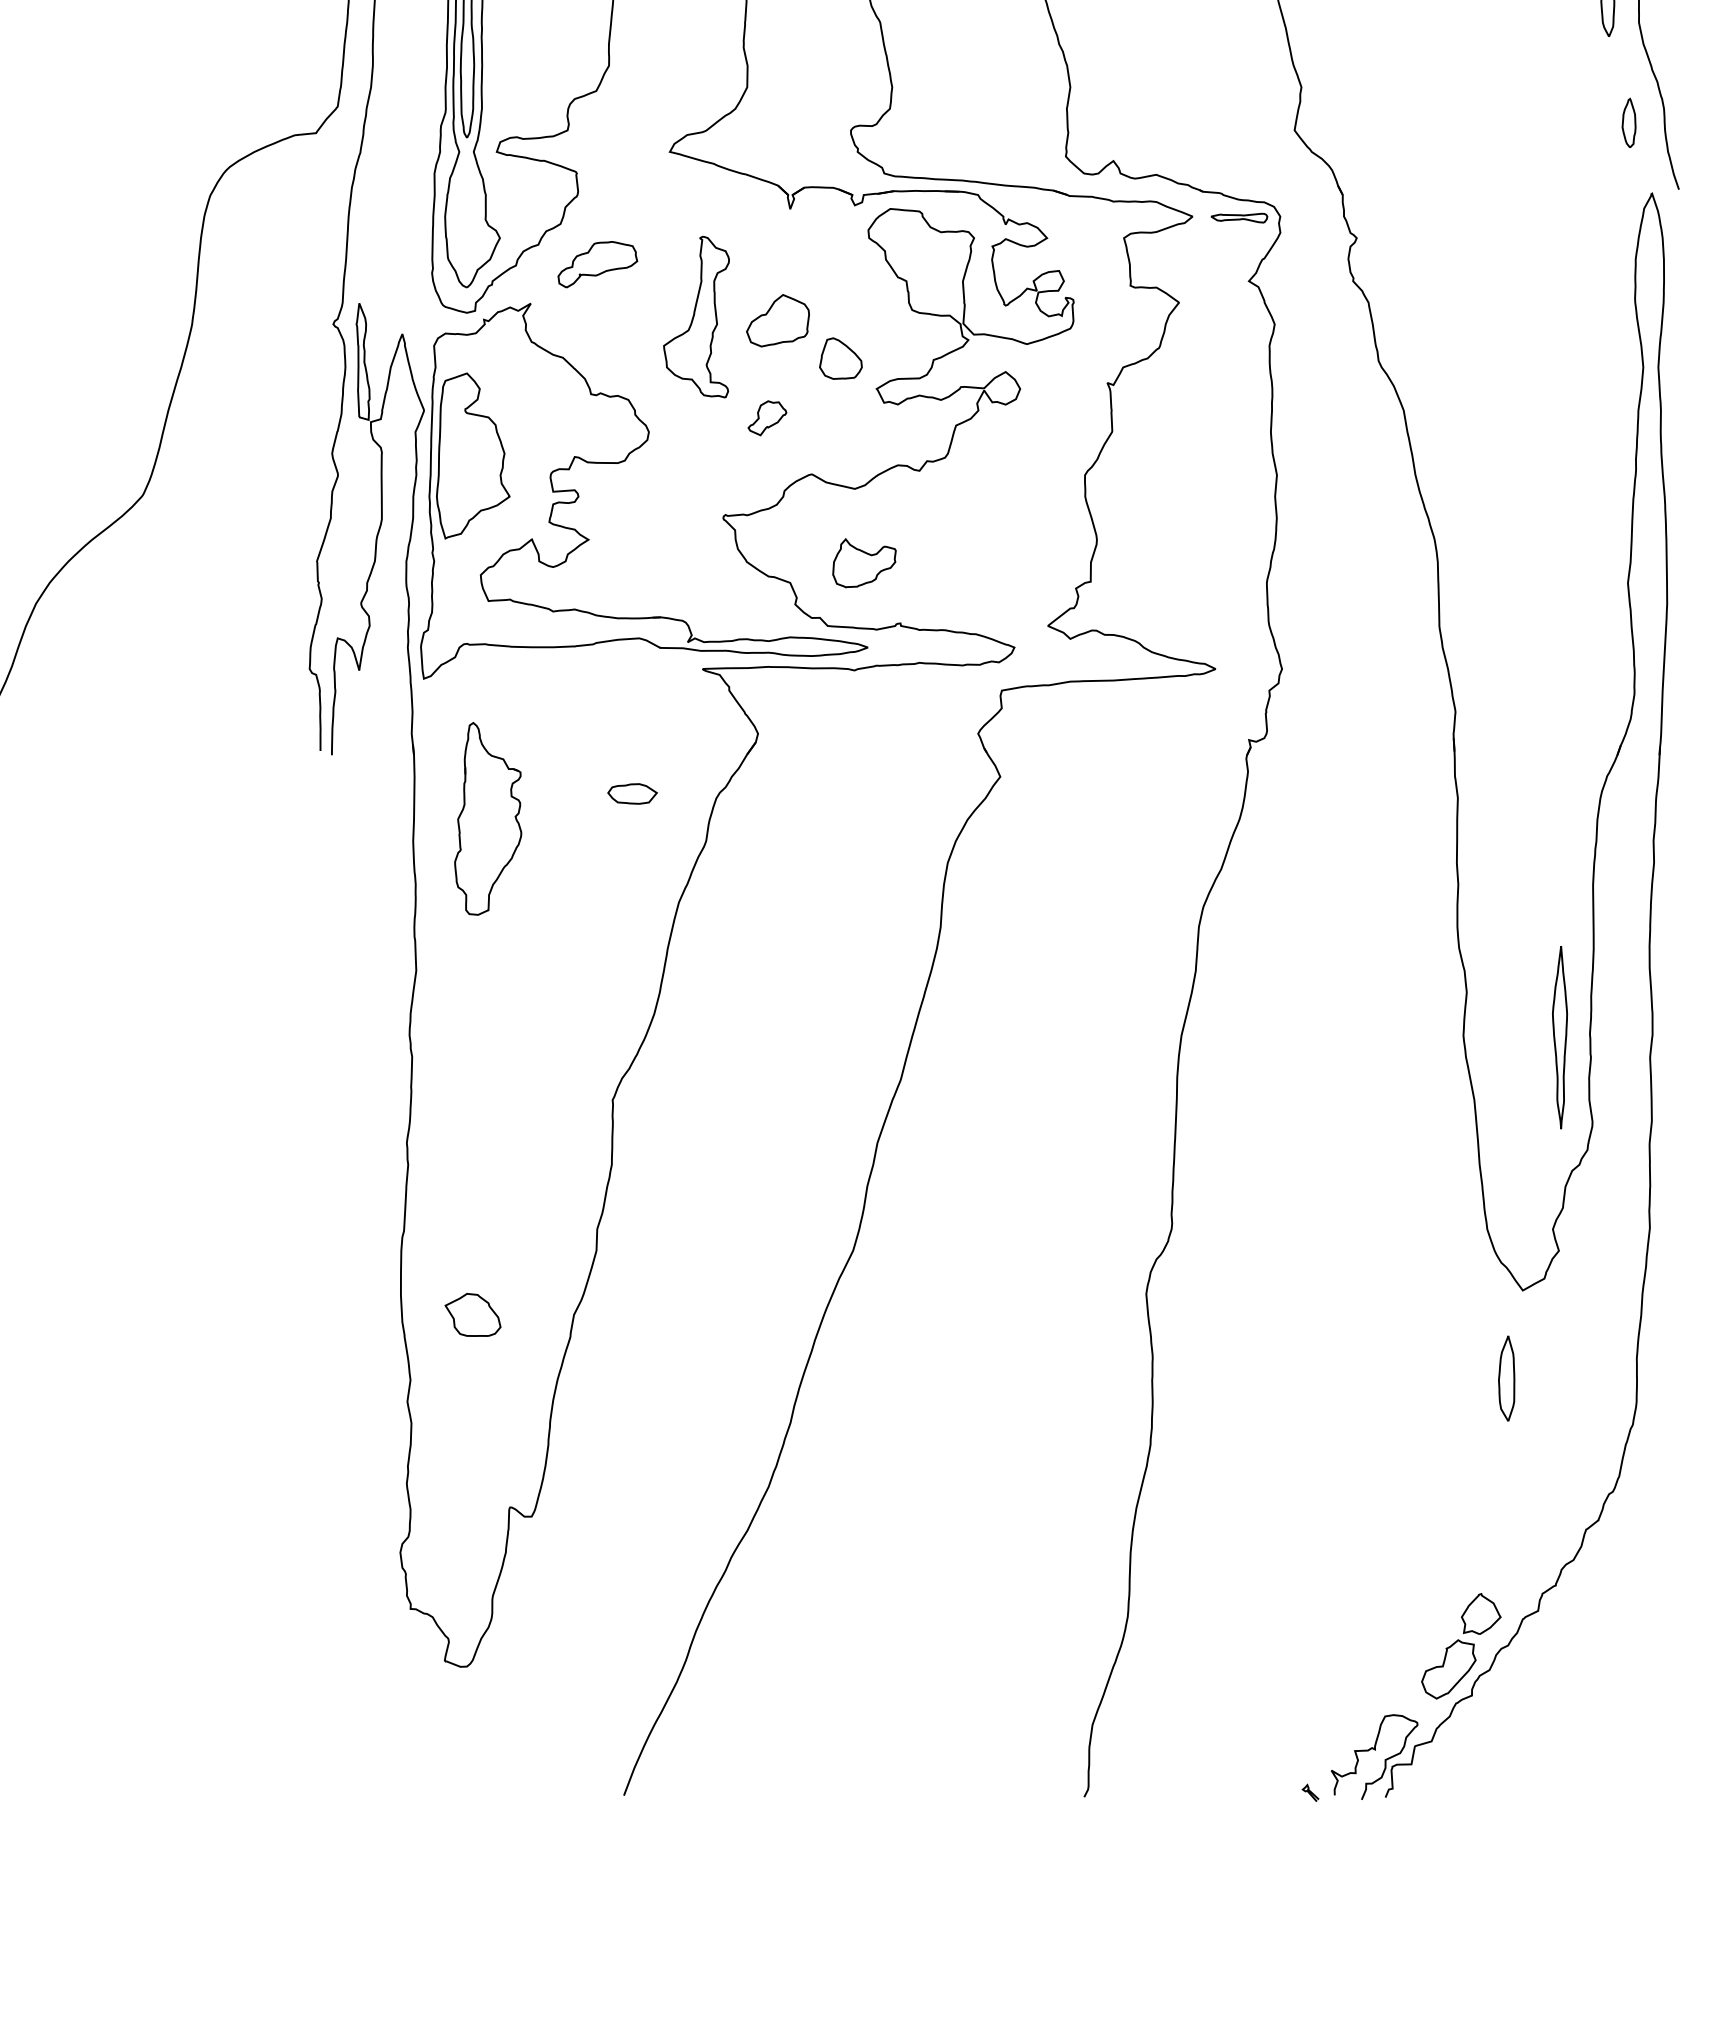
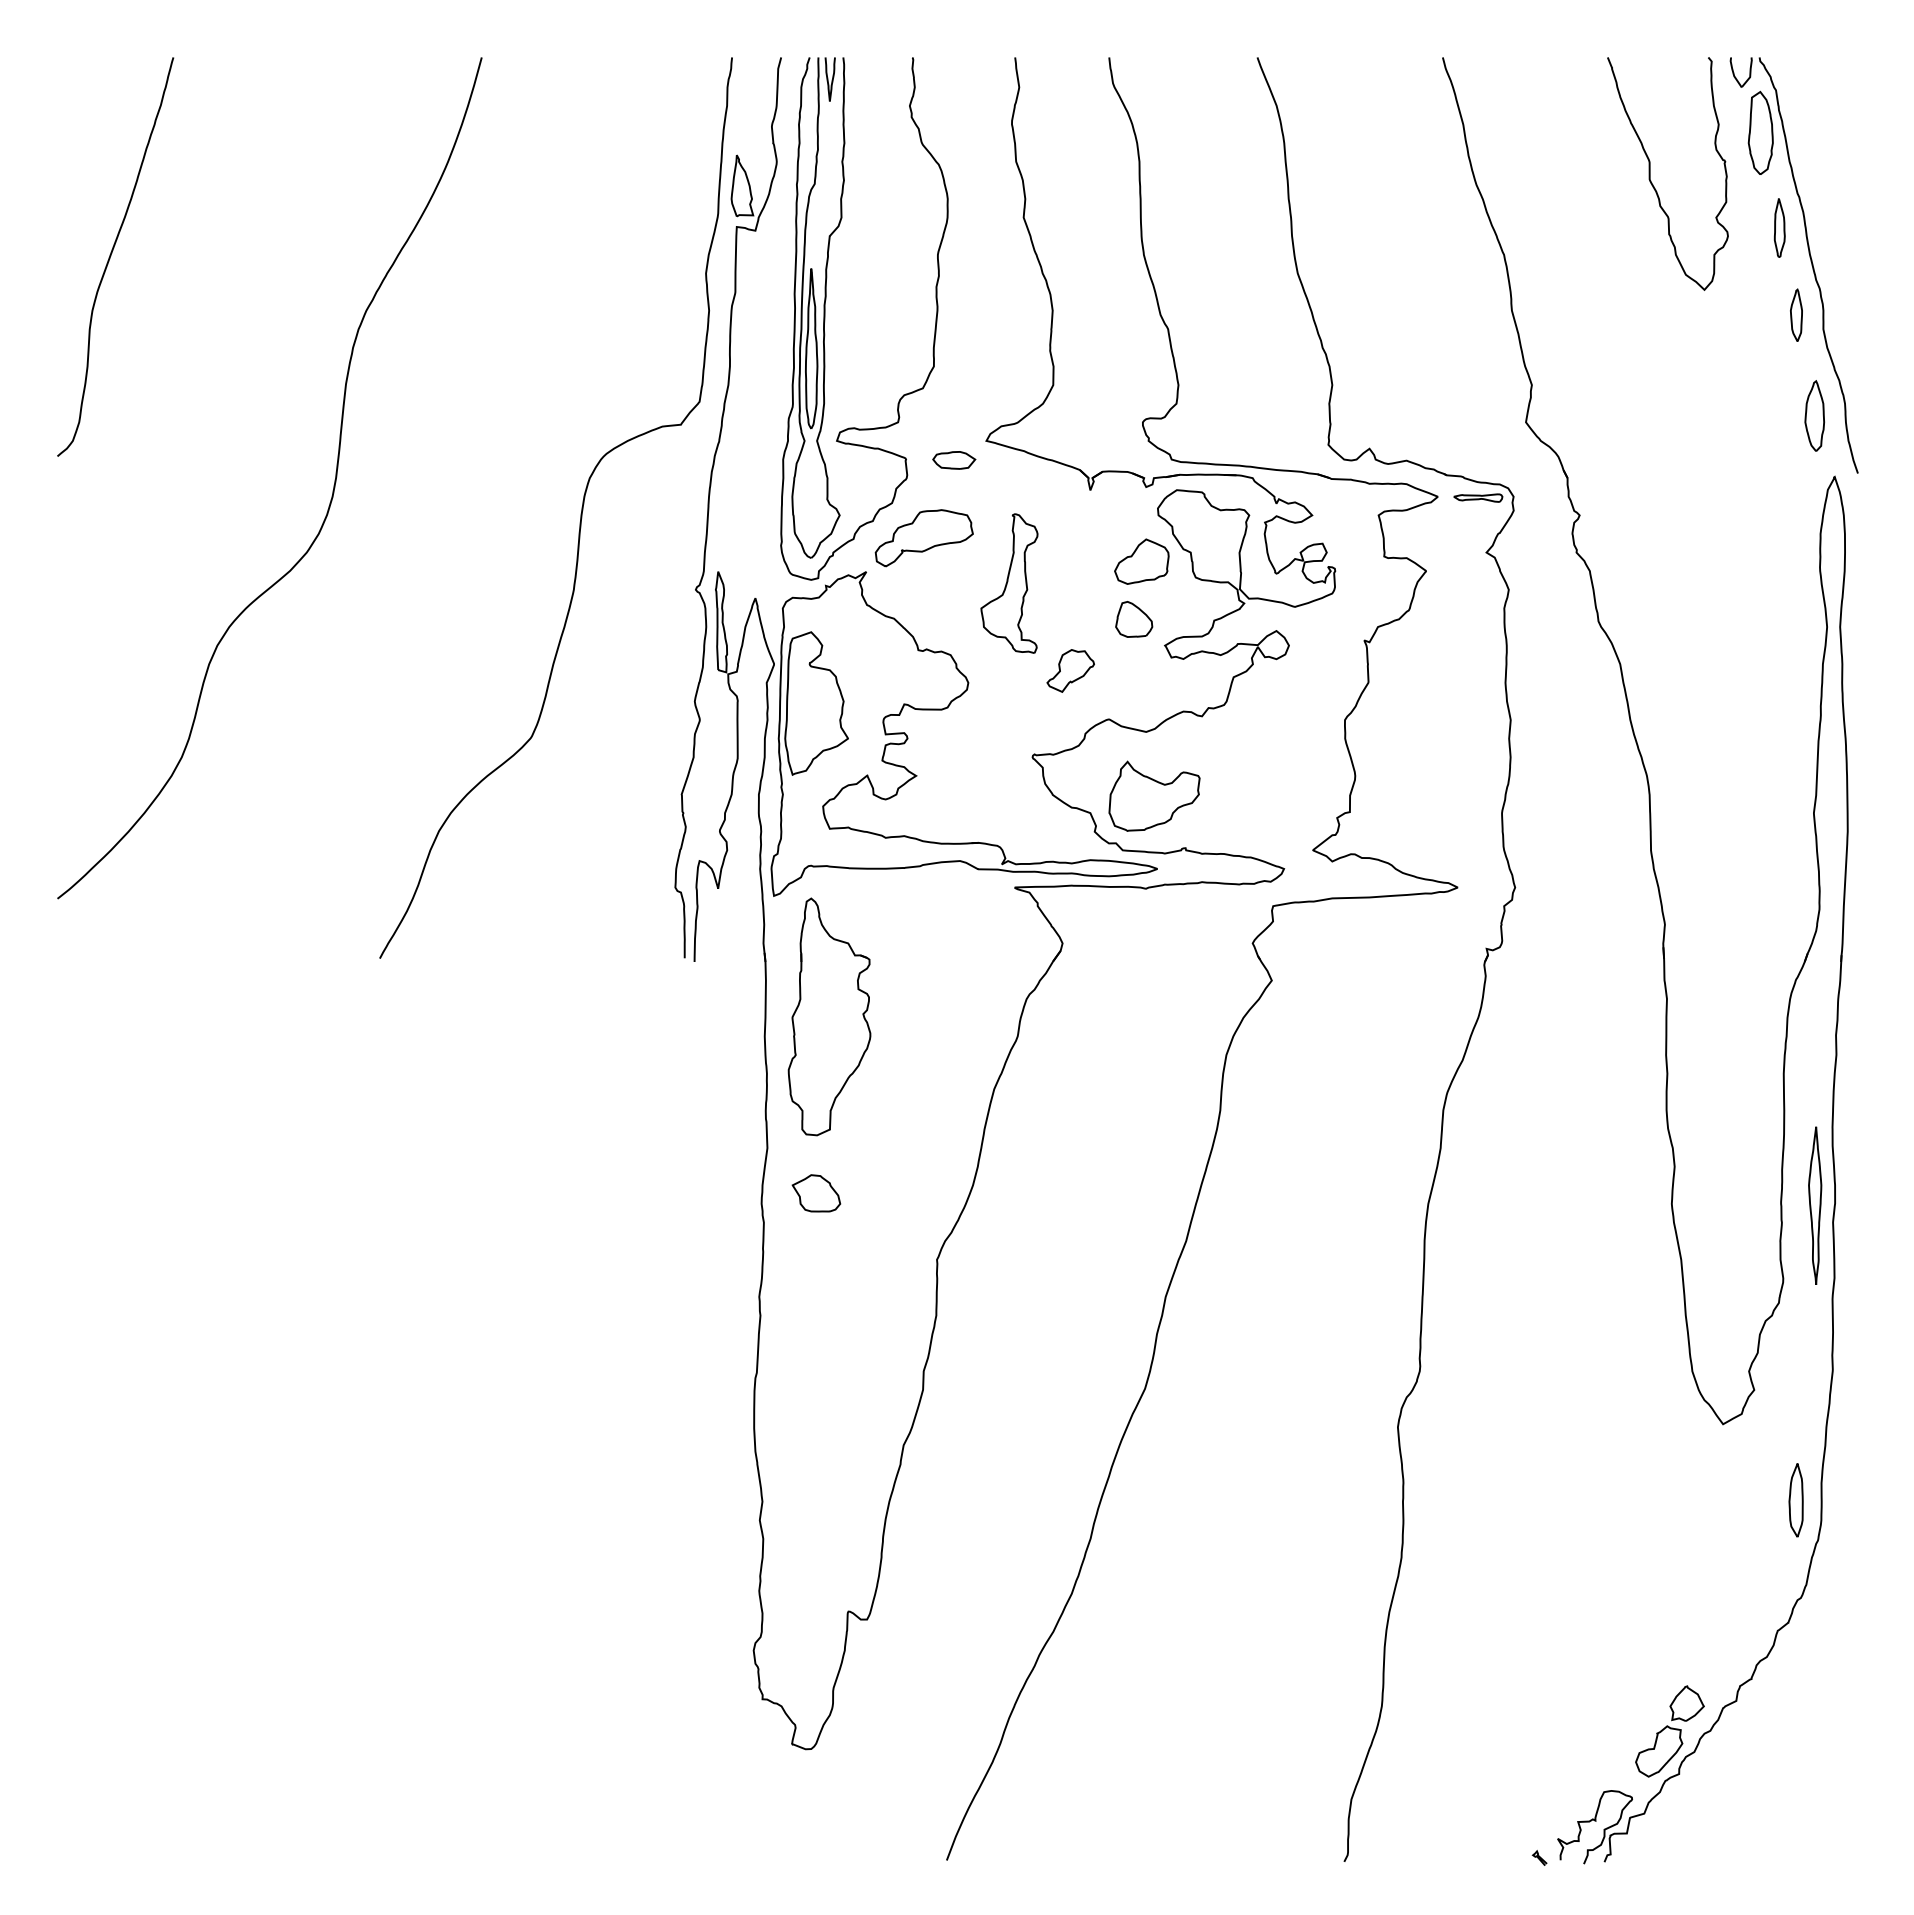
part: (1628, 122) -> (1814, 415), size x1.67
part: (596, 264) -> (923, 538), size x1.43
part: (777, 320) -> (1141, 561), moved
part: (767, 417) -> (1070, 670), size x1.43
part: (864, 562) -> (1154, 795), size x1.67
part: (632, 794) -> (954, 460), moved
part: (488, 818) -> (829, 1016), size x1.43
part: (1560, 1037) -> (1815, 1205), moved
part: (473, 1315) -> (816, 1193), moved
part: (1505, 1378) -> (1795, 1500), moved

